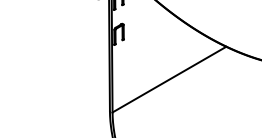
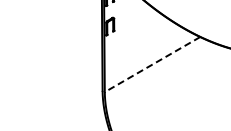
line: (169, 79) -> (152, 64), solid -> dashed

